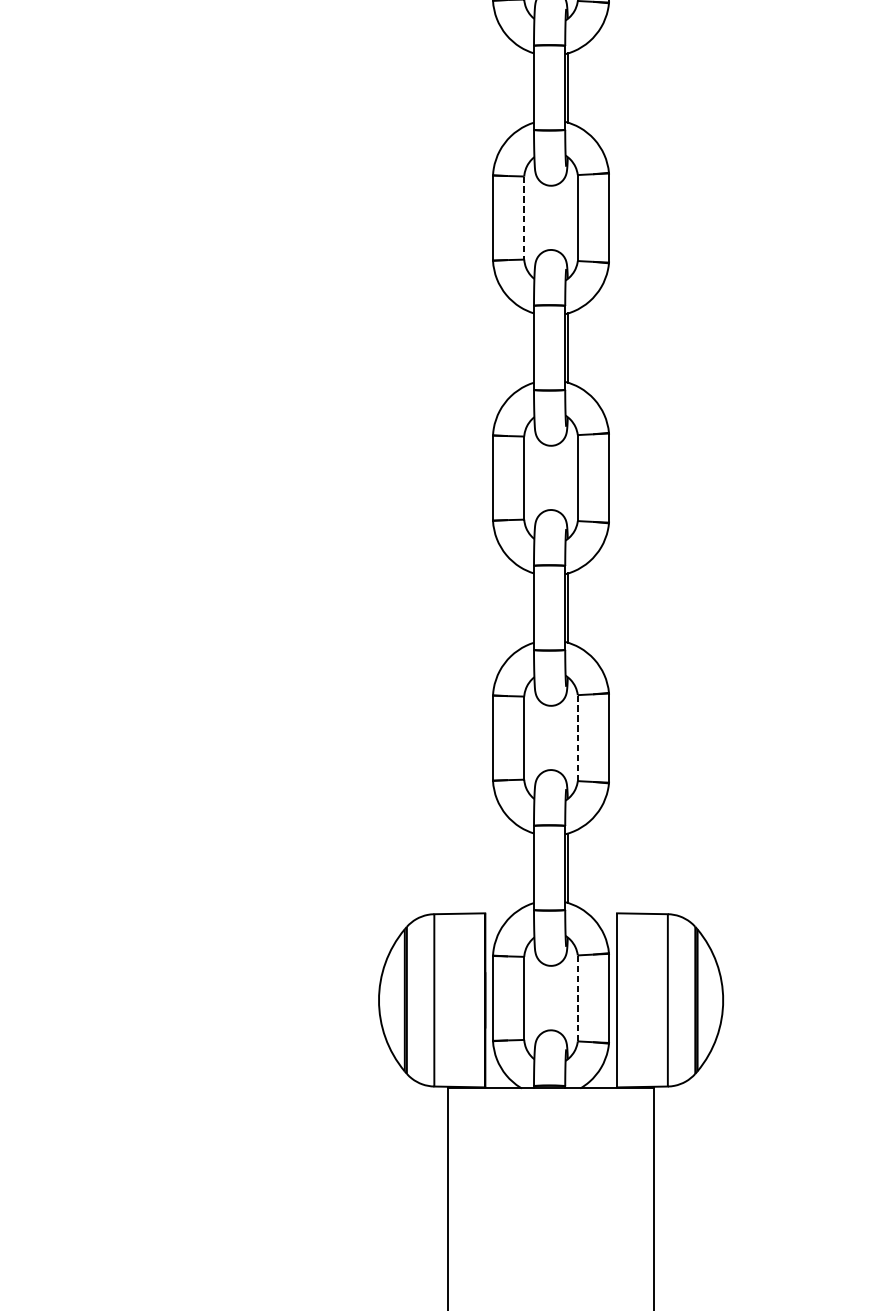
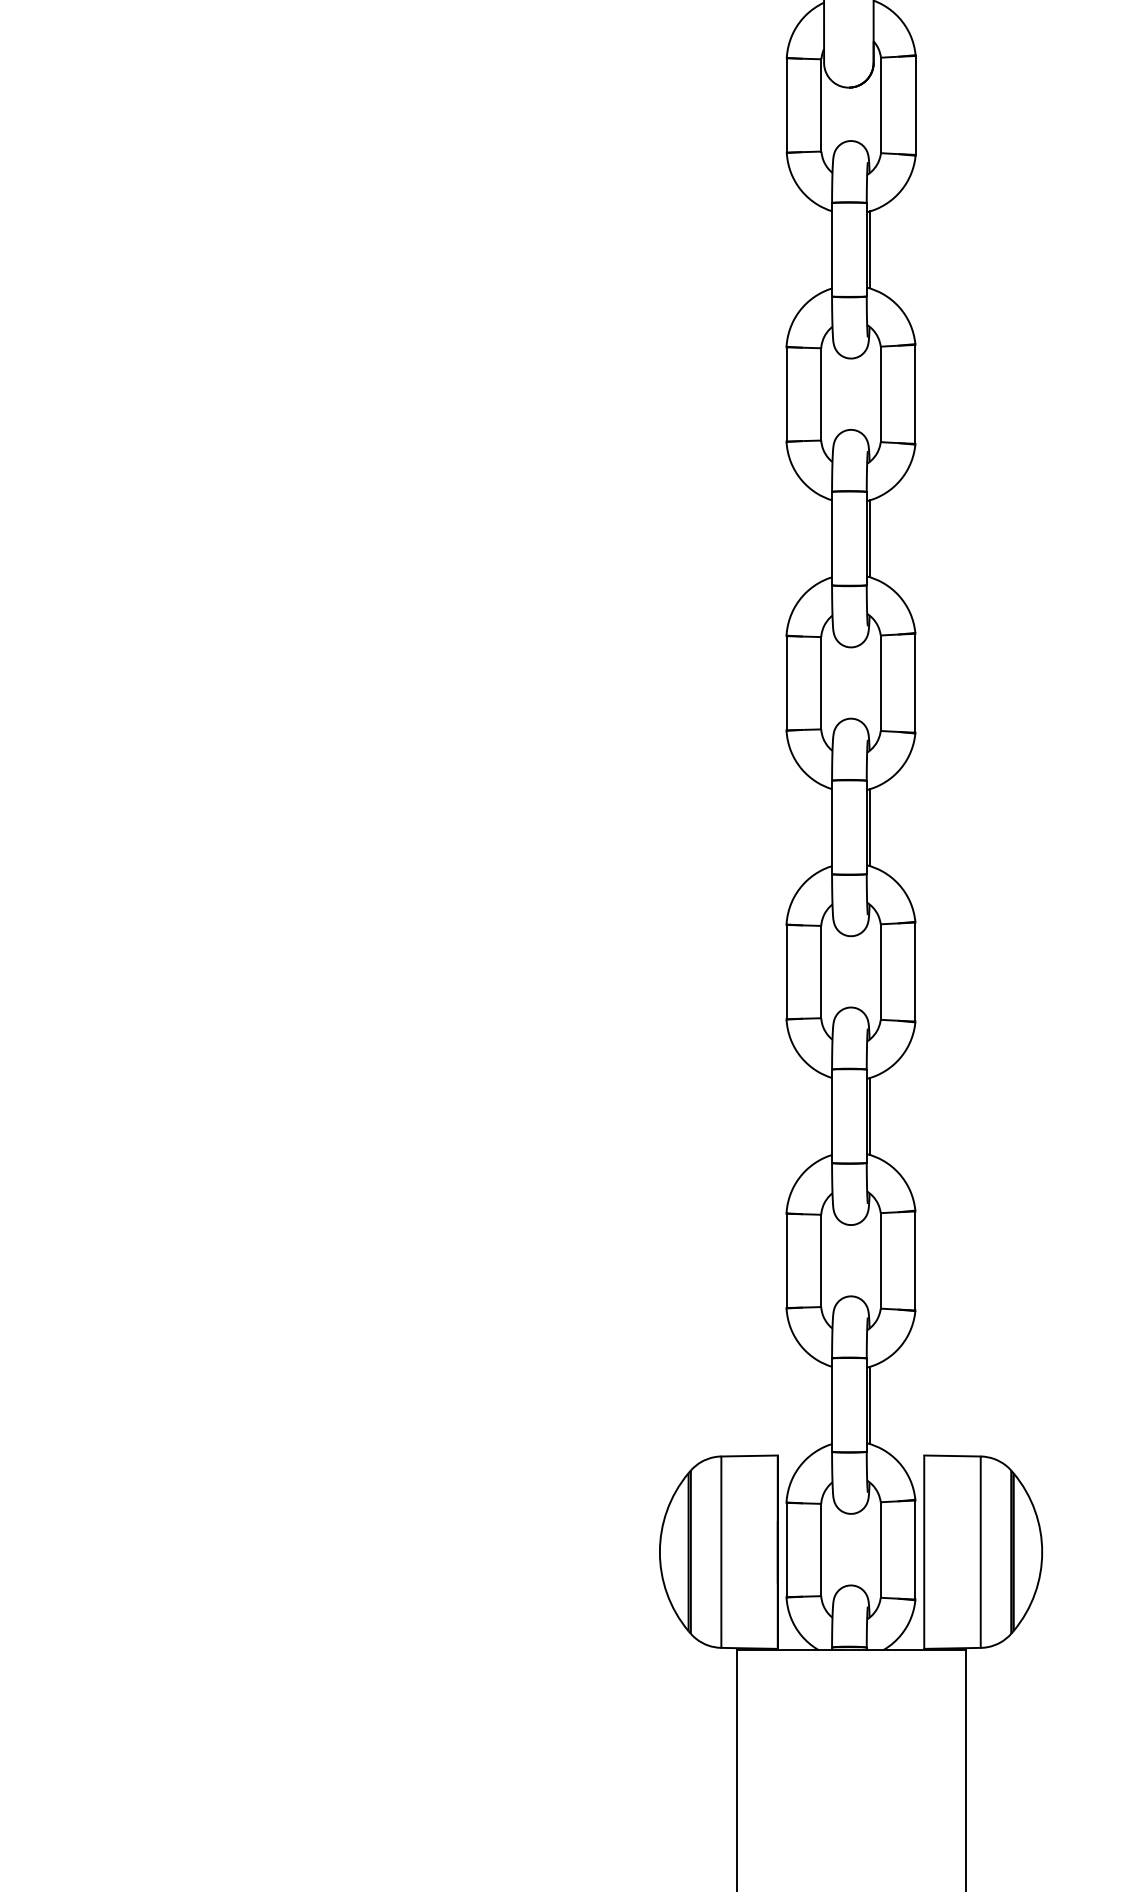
line: (524, 218) -> (821, 683), dashed -> solid
line: (577, 737) -> (880, 1260), dashed -> solid
line: (577, 998) -> (880, 1550), dashed -> solid

